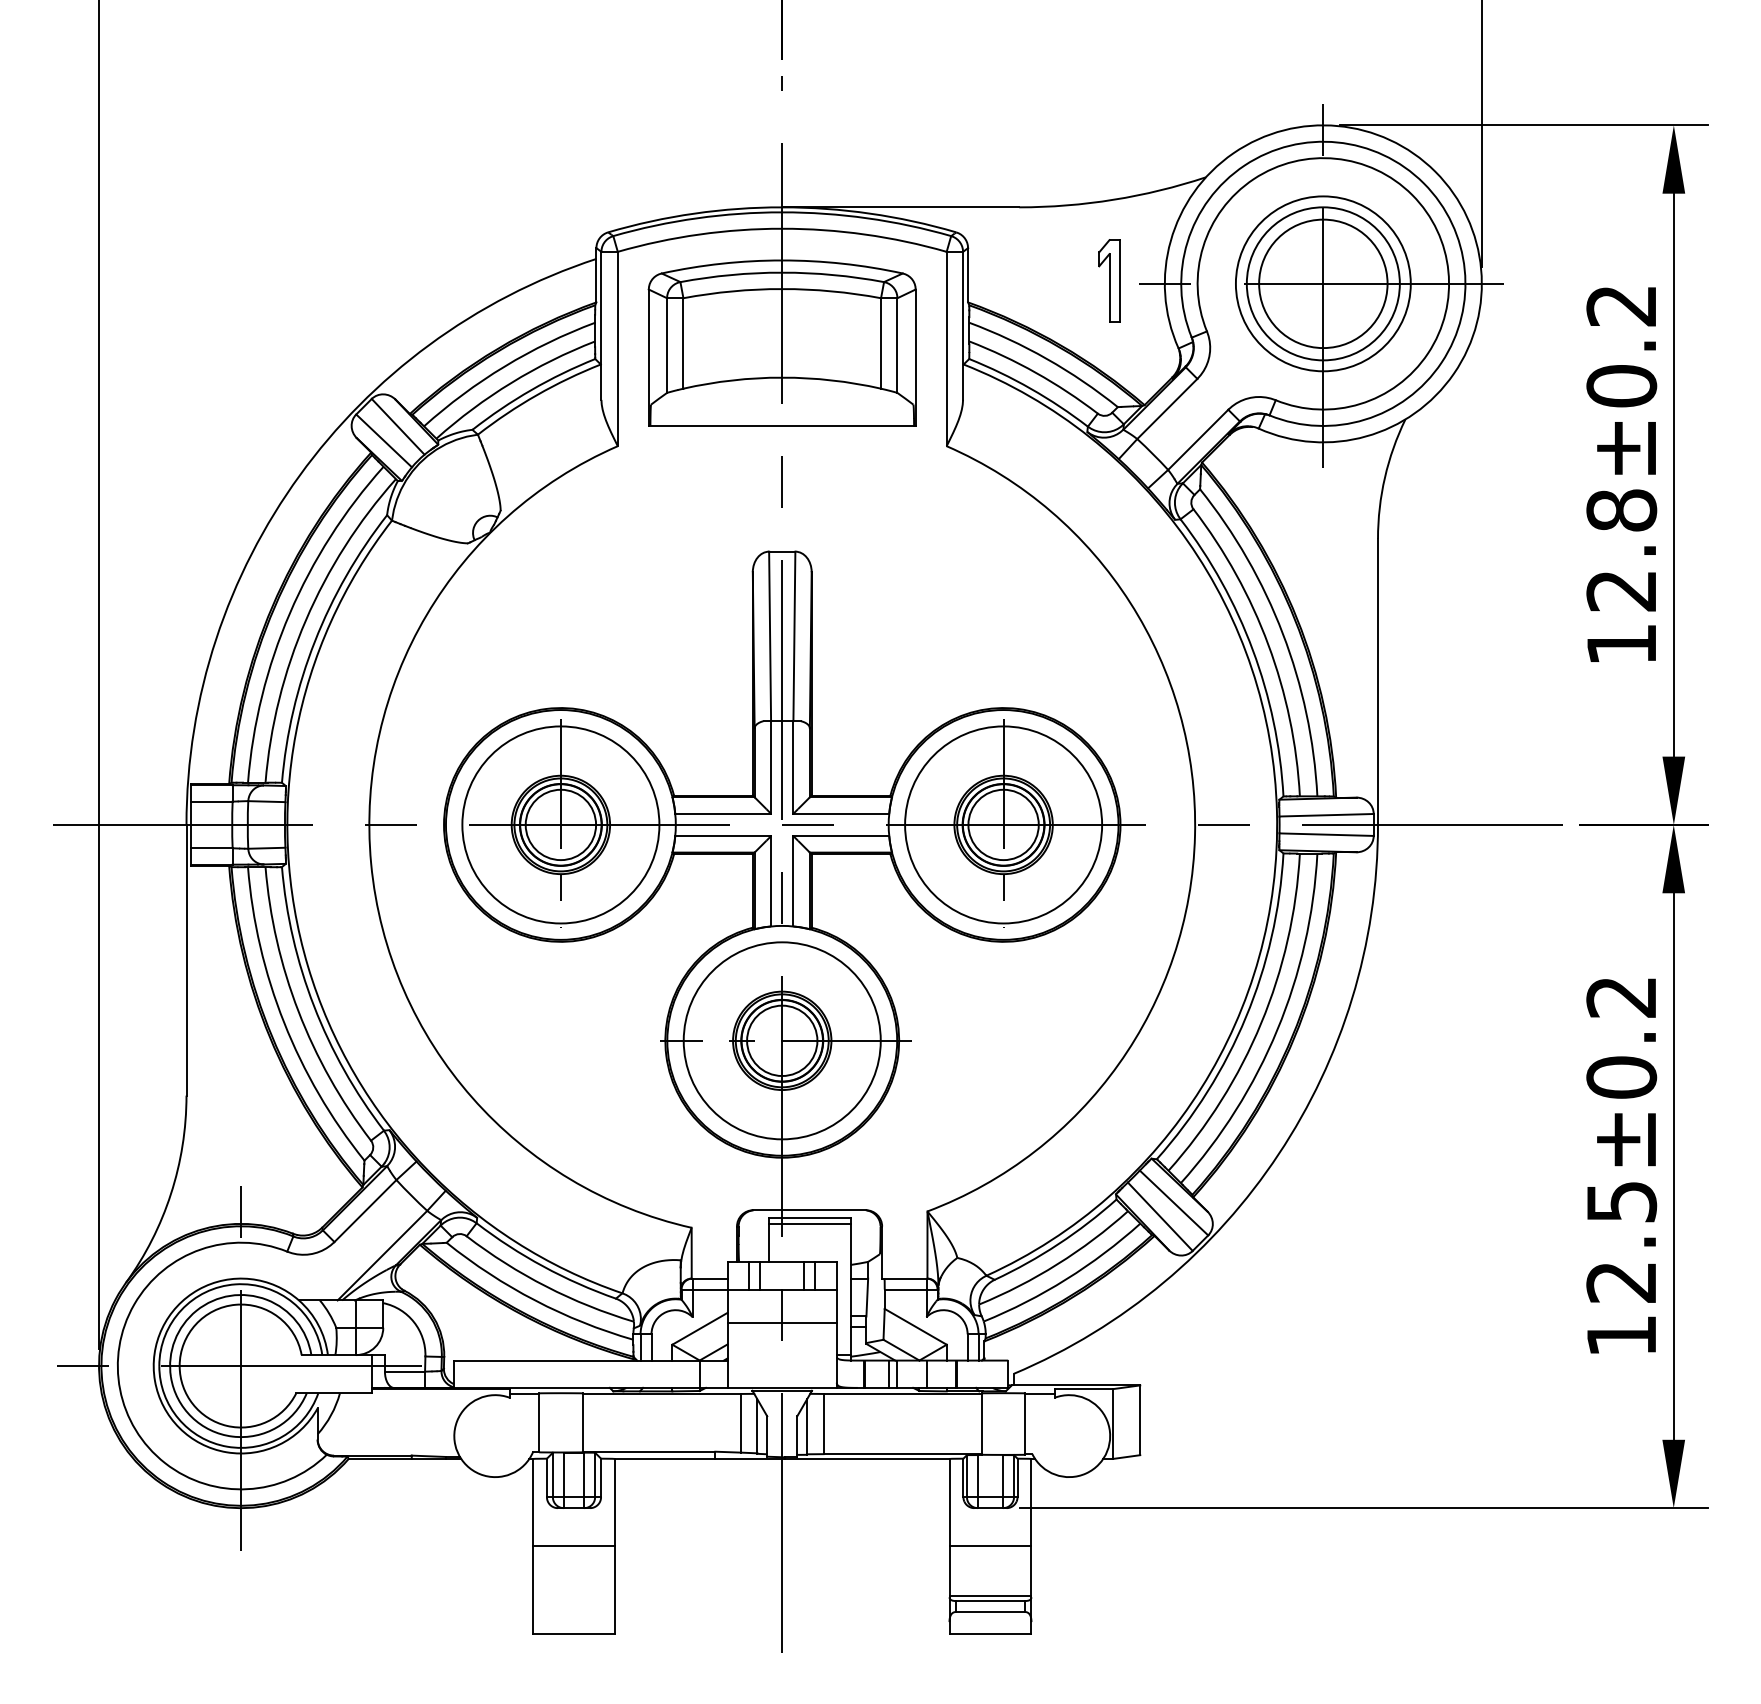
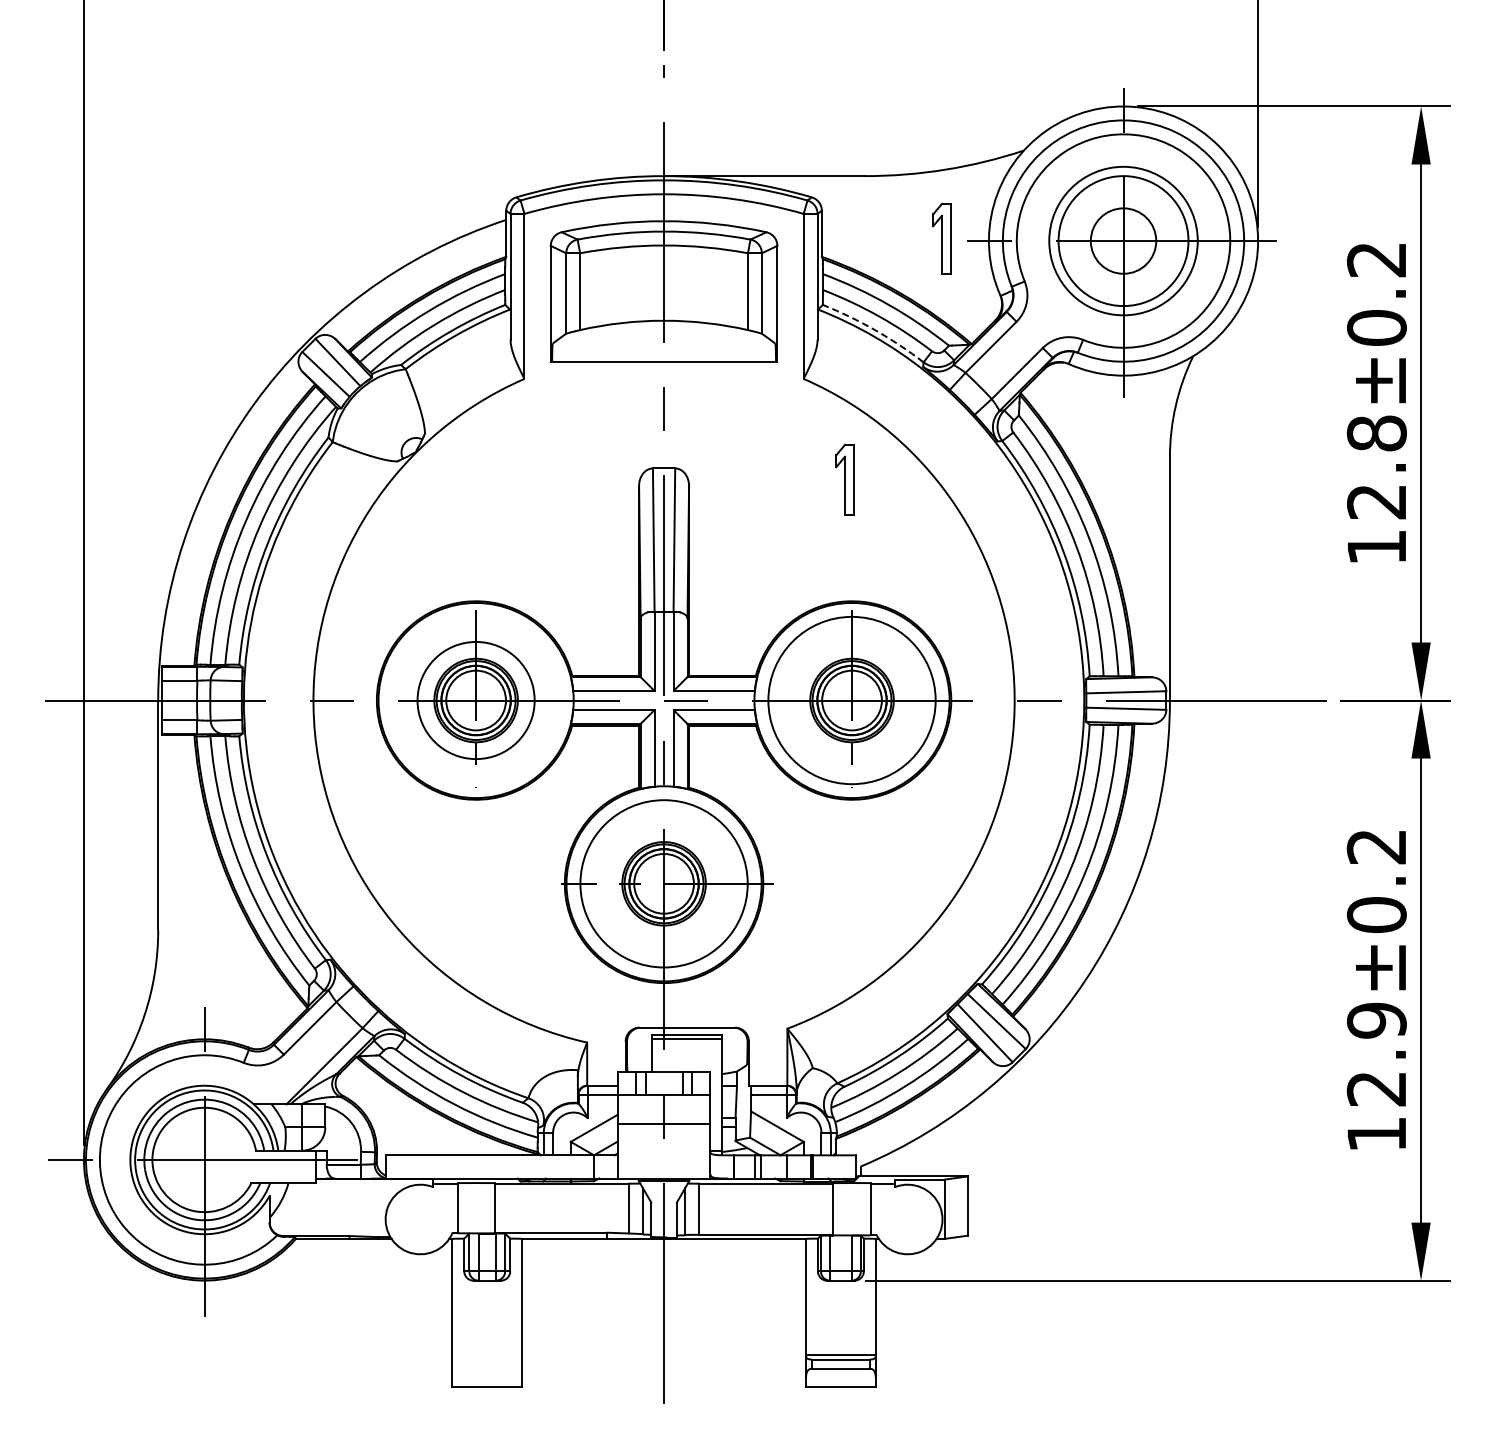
circle: (1323, 283) -> (1123, 240), size x0.6
arc: (1031, 389) -> (875, 330), solid -> dashed
part: (994, 564) -> (844, 479), added
circle: (560, 824) -> (475, 700), size x0.7
text: (1621, 1201) -> (1376, 1020), 12.5±0.2 -> 12.9±0.2
line: (574, 1546) -> (487, 1313), removed
line: (990, 1546) -> (840, 1313), removed

